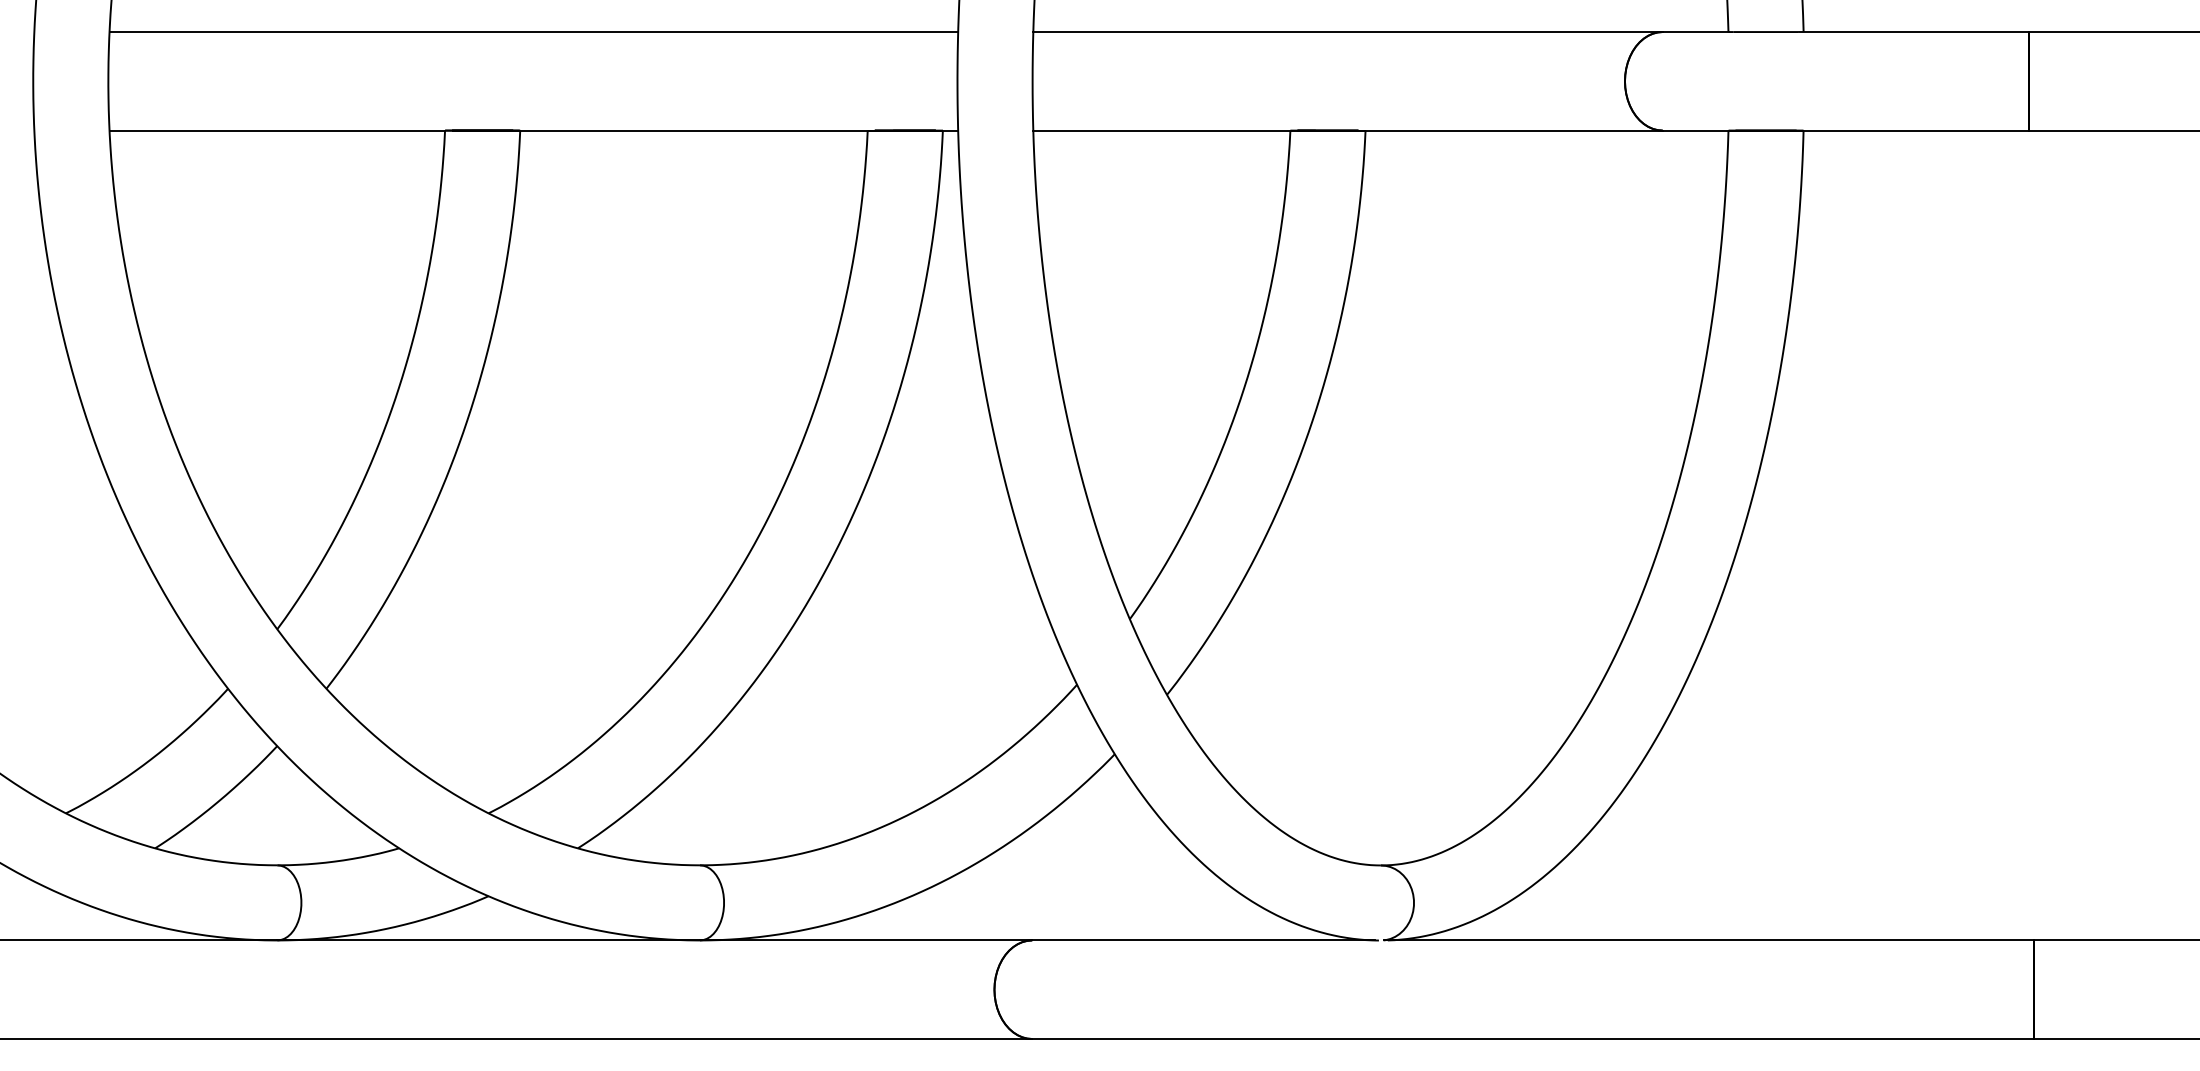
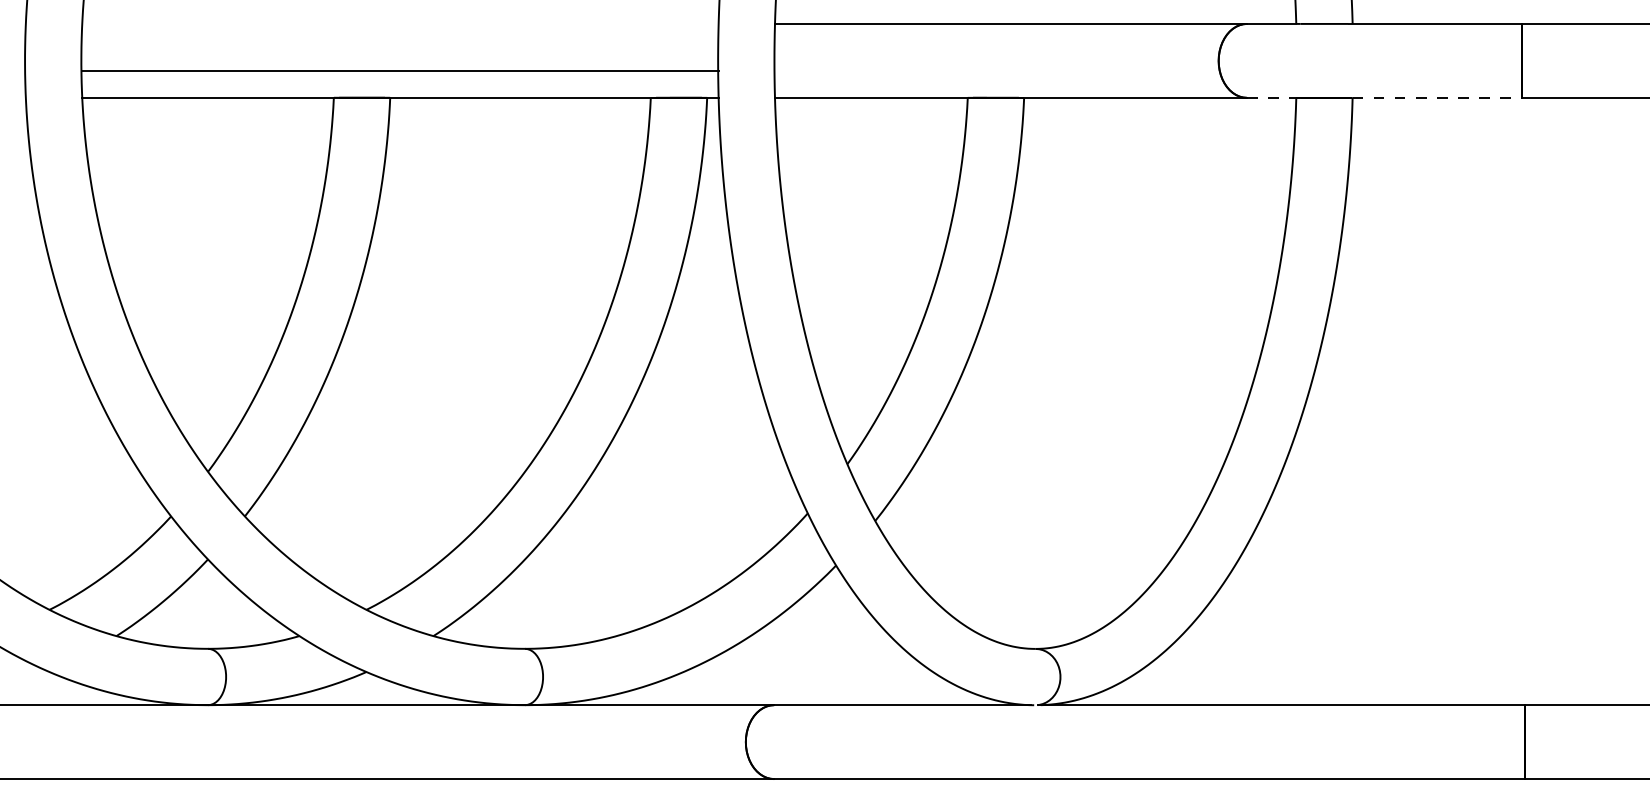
line: (533, 32) -> (400, 71), moved
line: (1846, 130) -> (1384, 97), solid -> dashed

